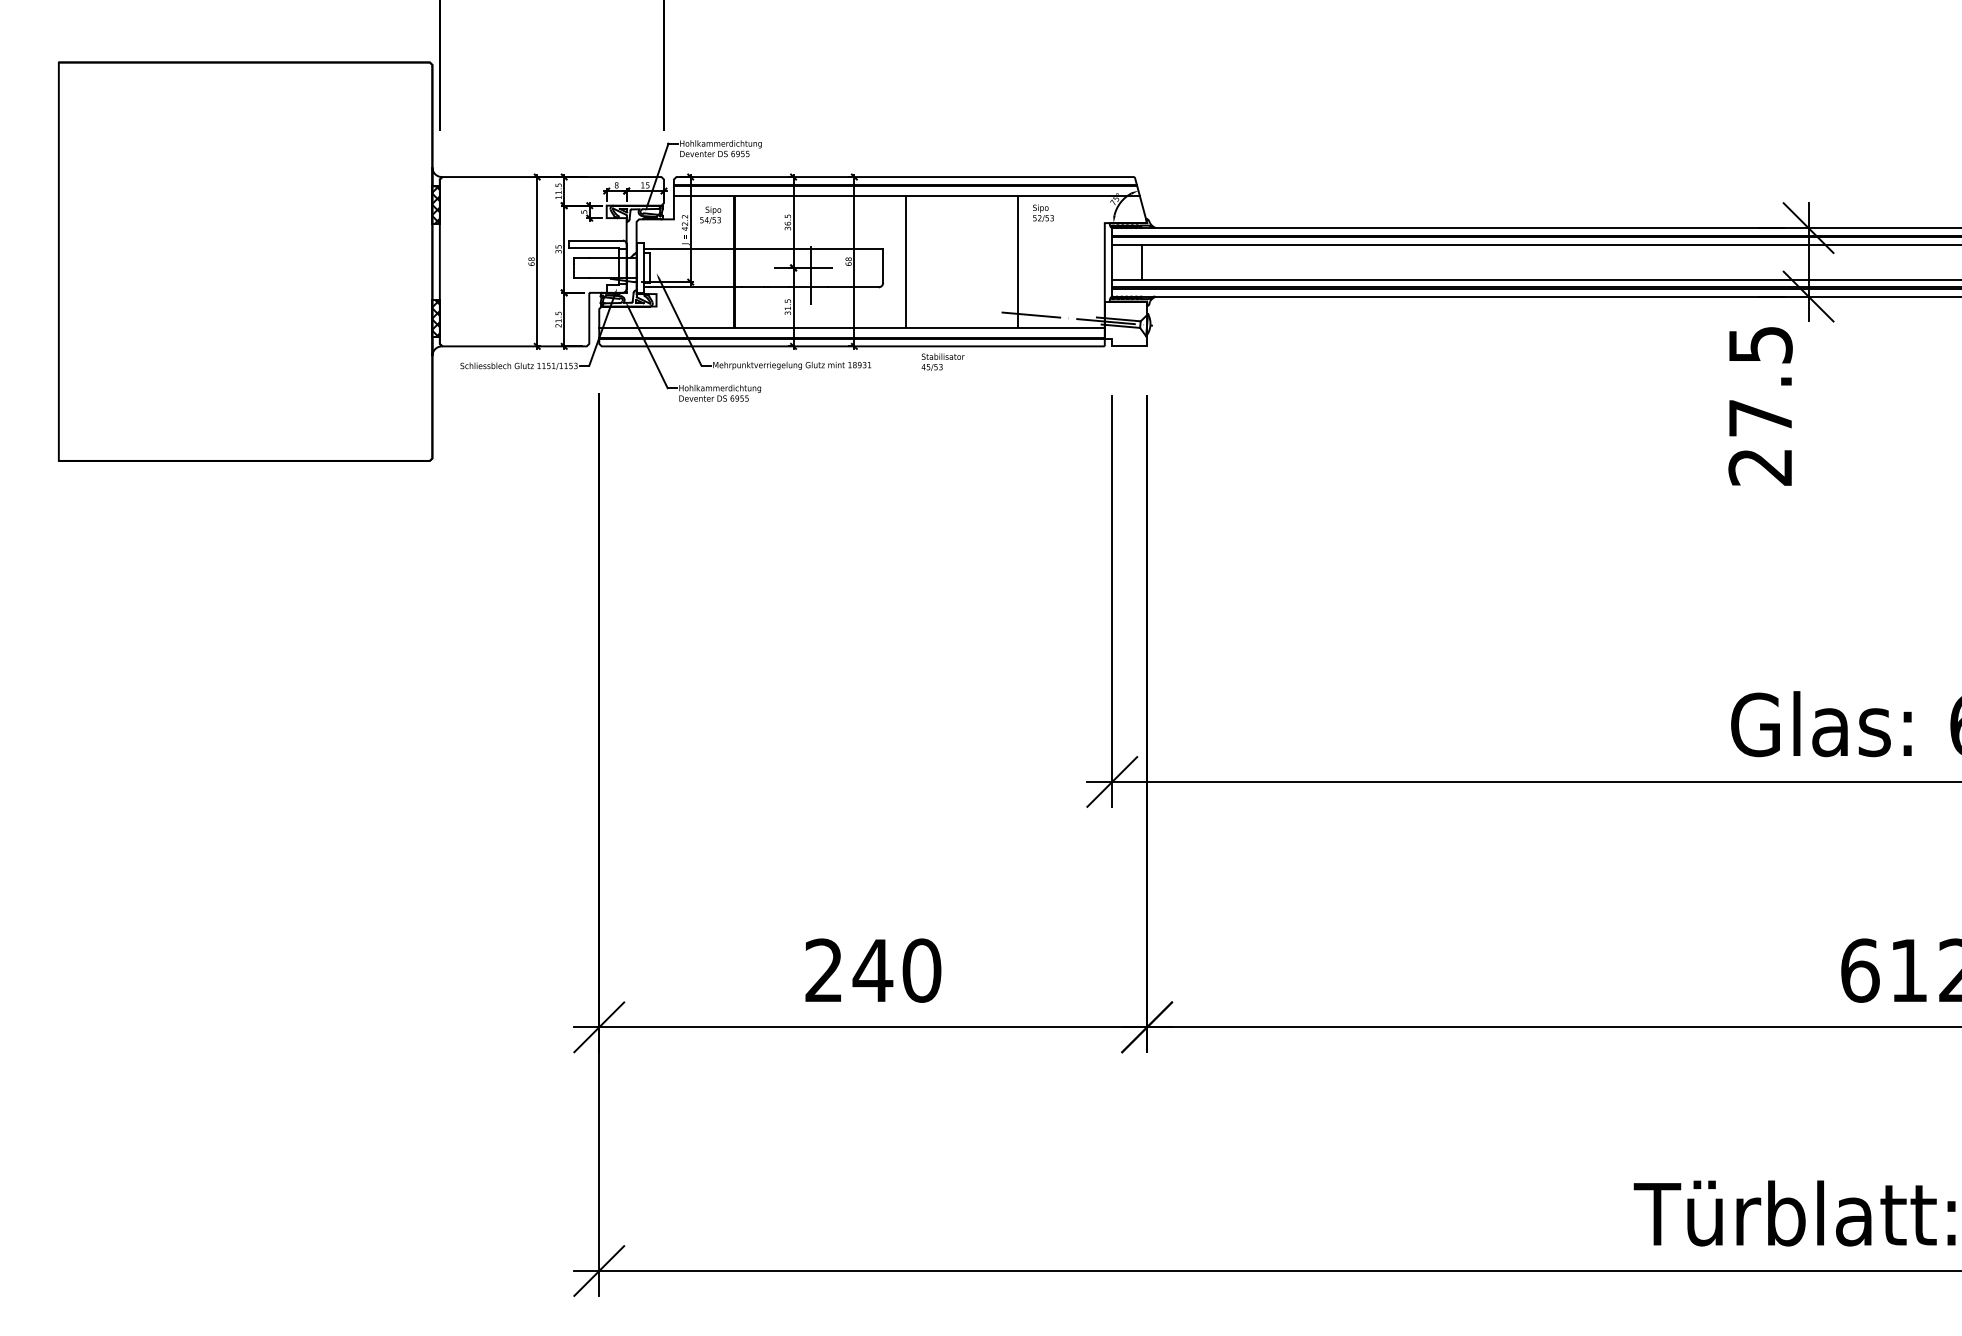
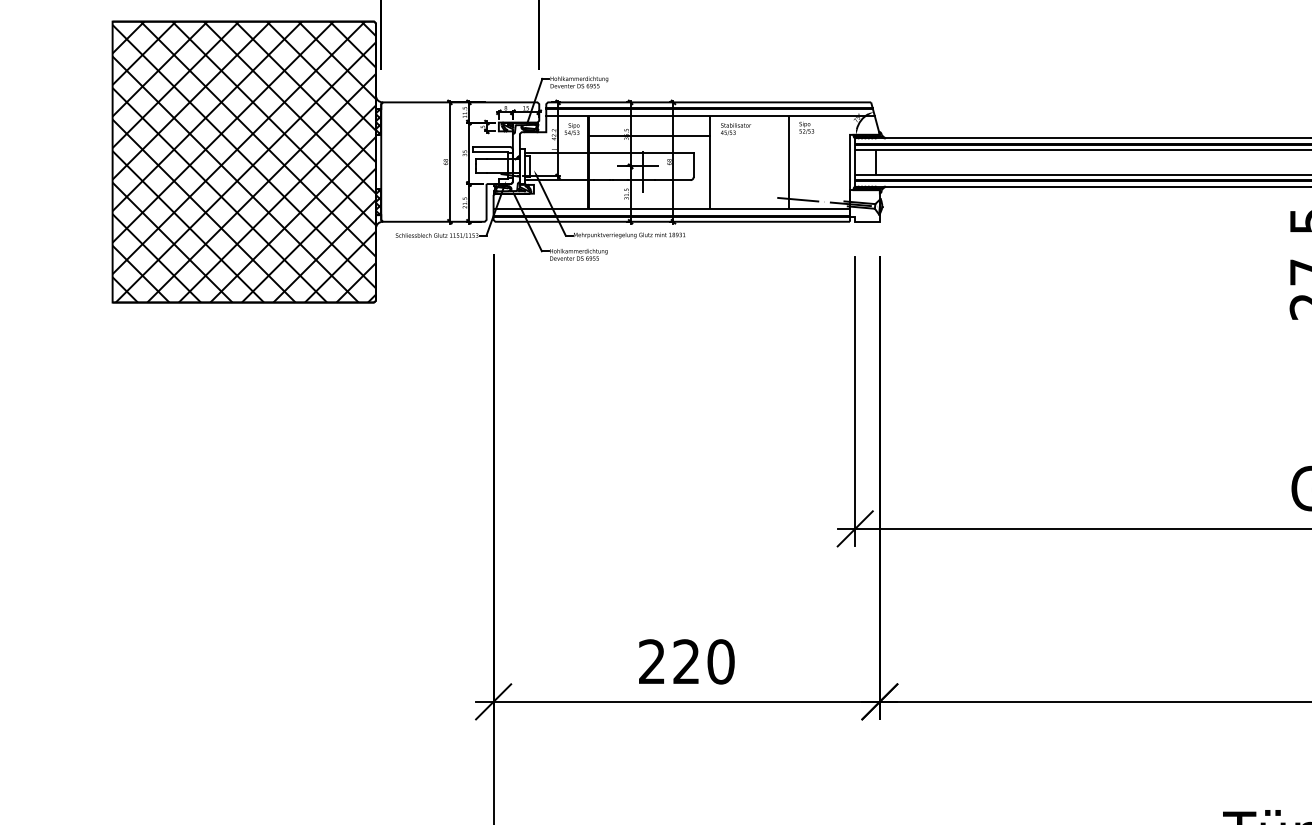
line: (819, 224) -> (648, 135), added
hatch: (245, 261) -> (244, 161), added
text: (942, 361) -> (735, 128), moved
text: (872, 969) -> (686, 661), 240 -> 220

